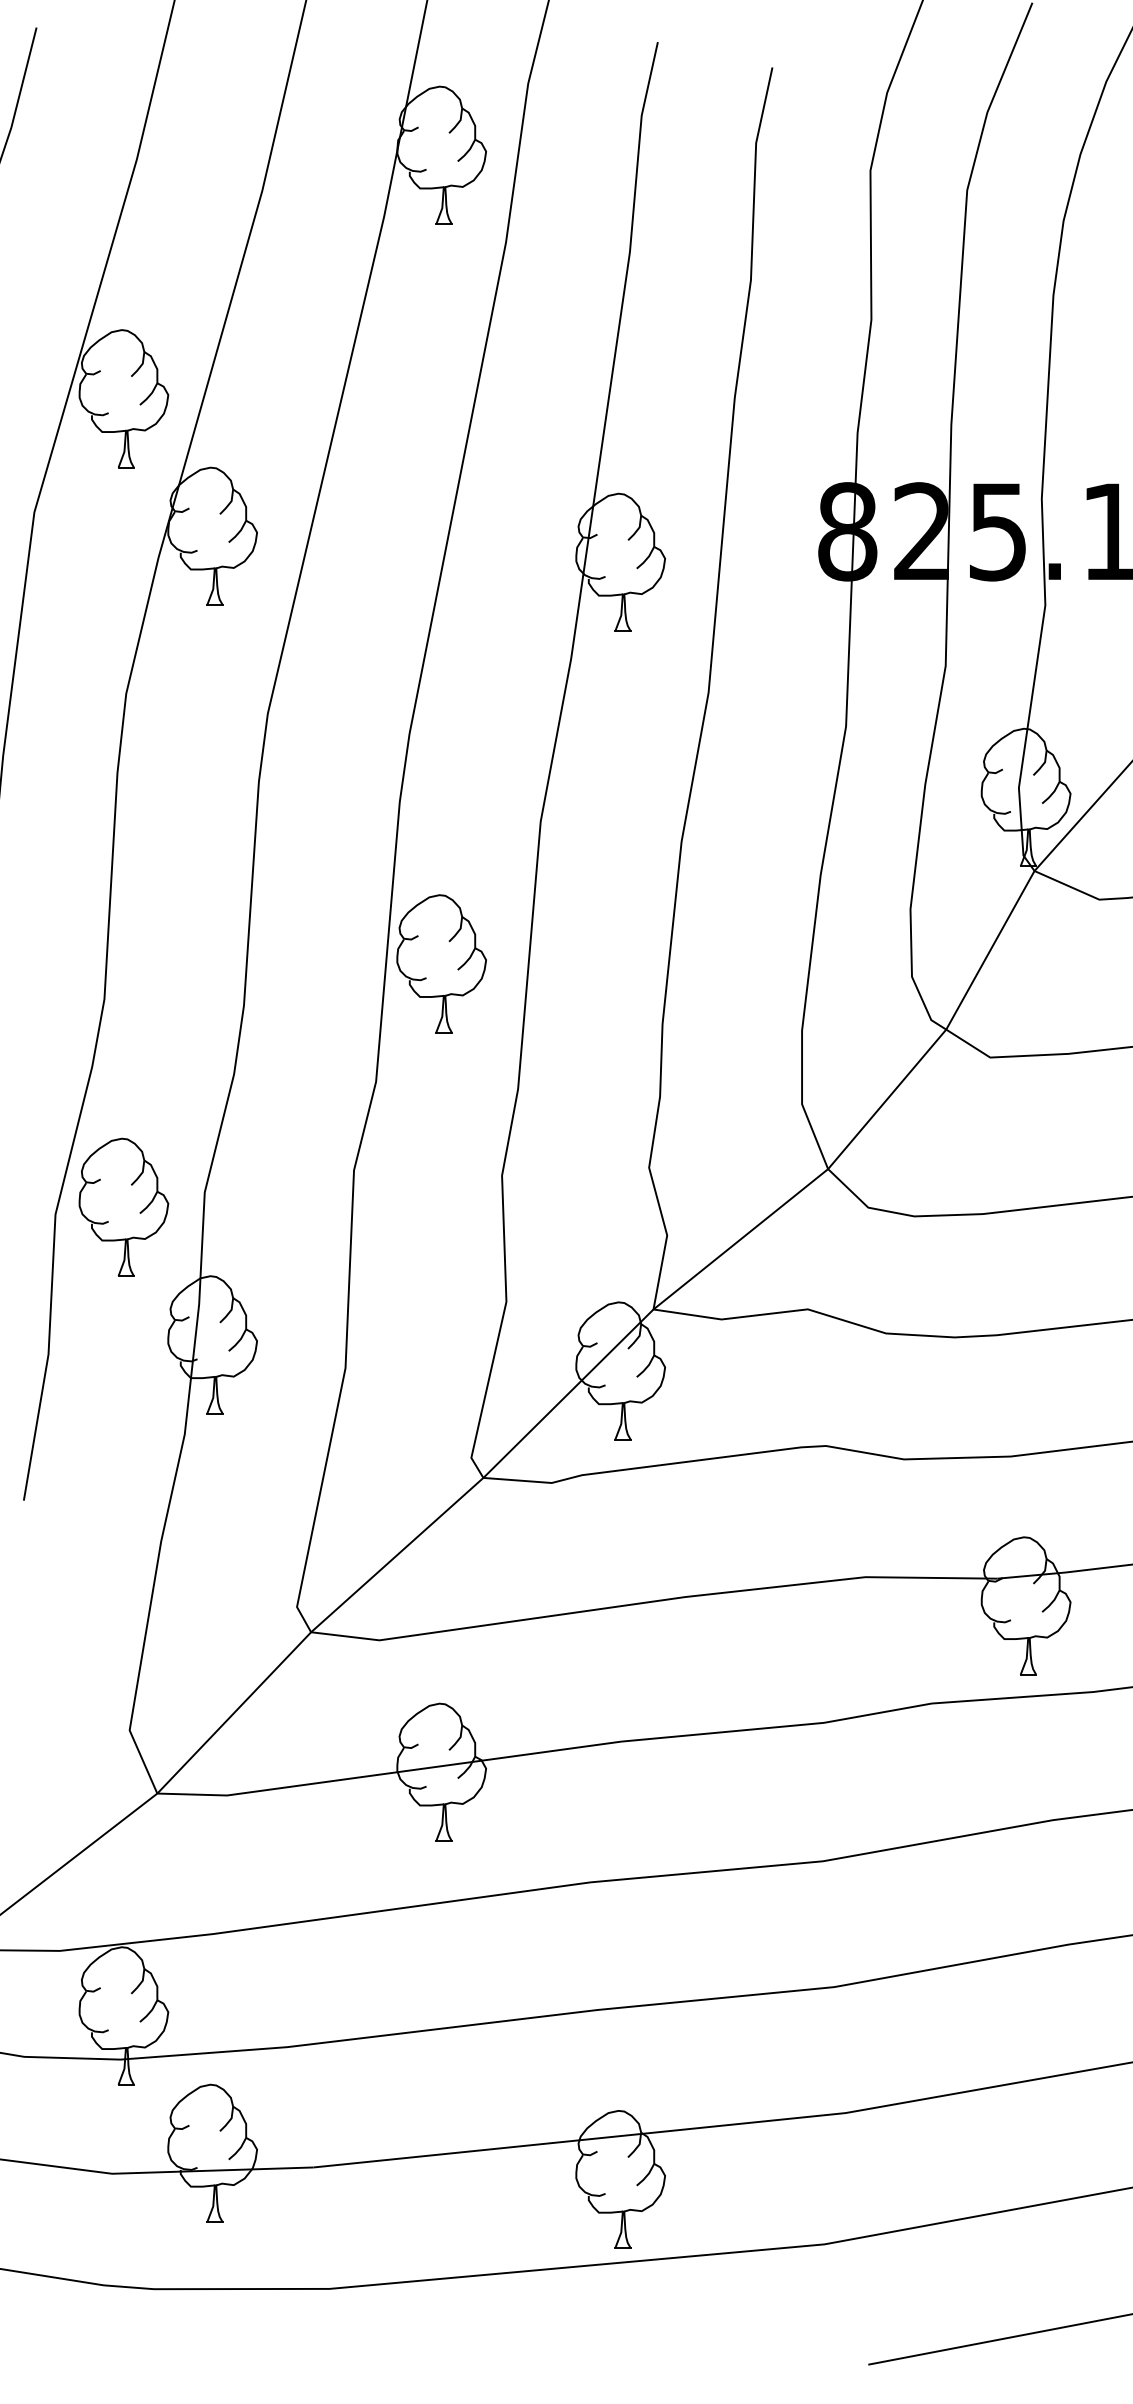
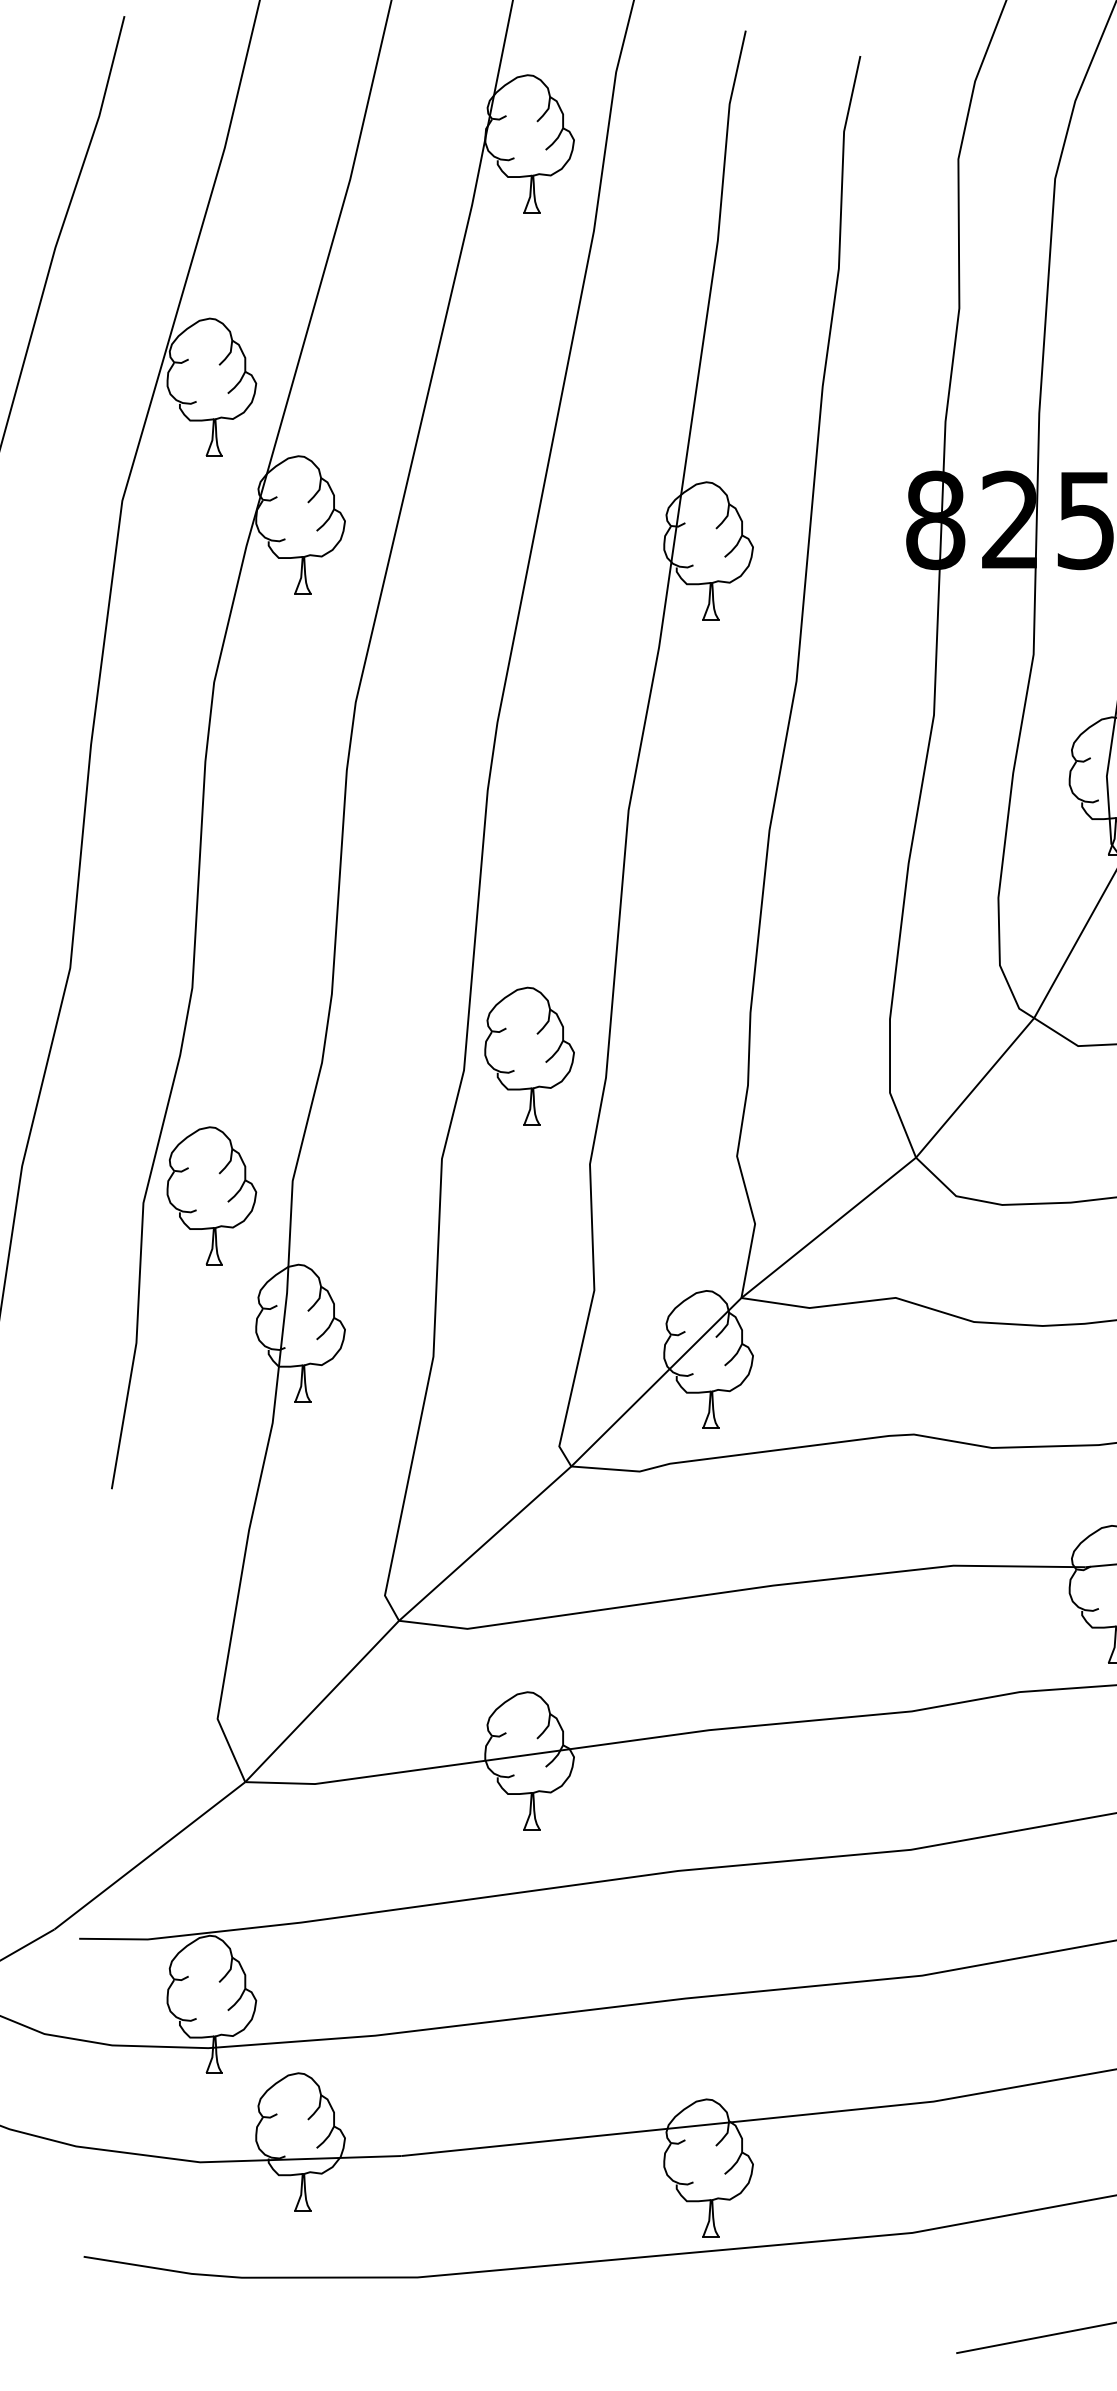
part: (441, 963) -> (529, 1056), moved

